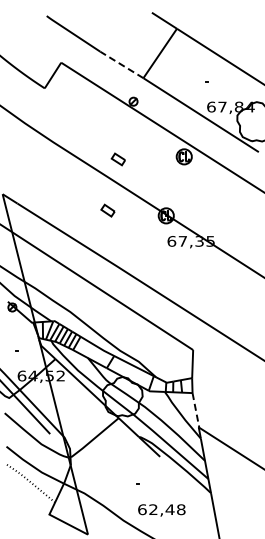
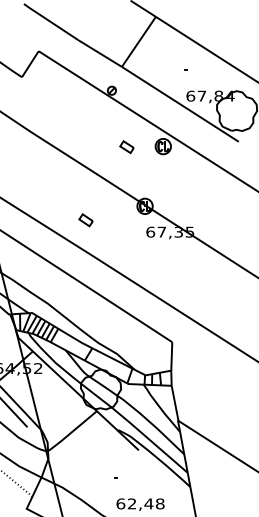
line: (121, 64) -> (99, 53), dashed -> solid
part: (117, 159) -> (126, 147), moved
part: (107, 210) -> (85, 220), moved
line: (195, 410) -> (174, 403), dashed -> solid

